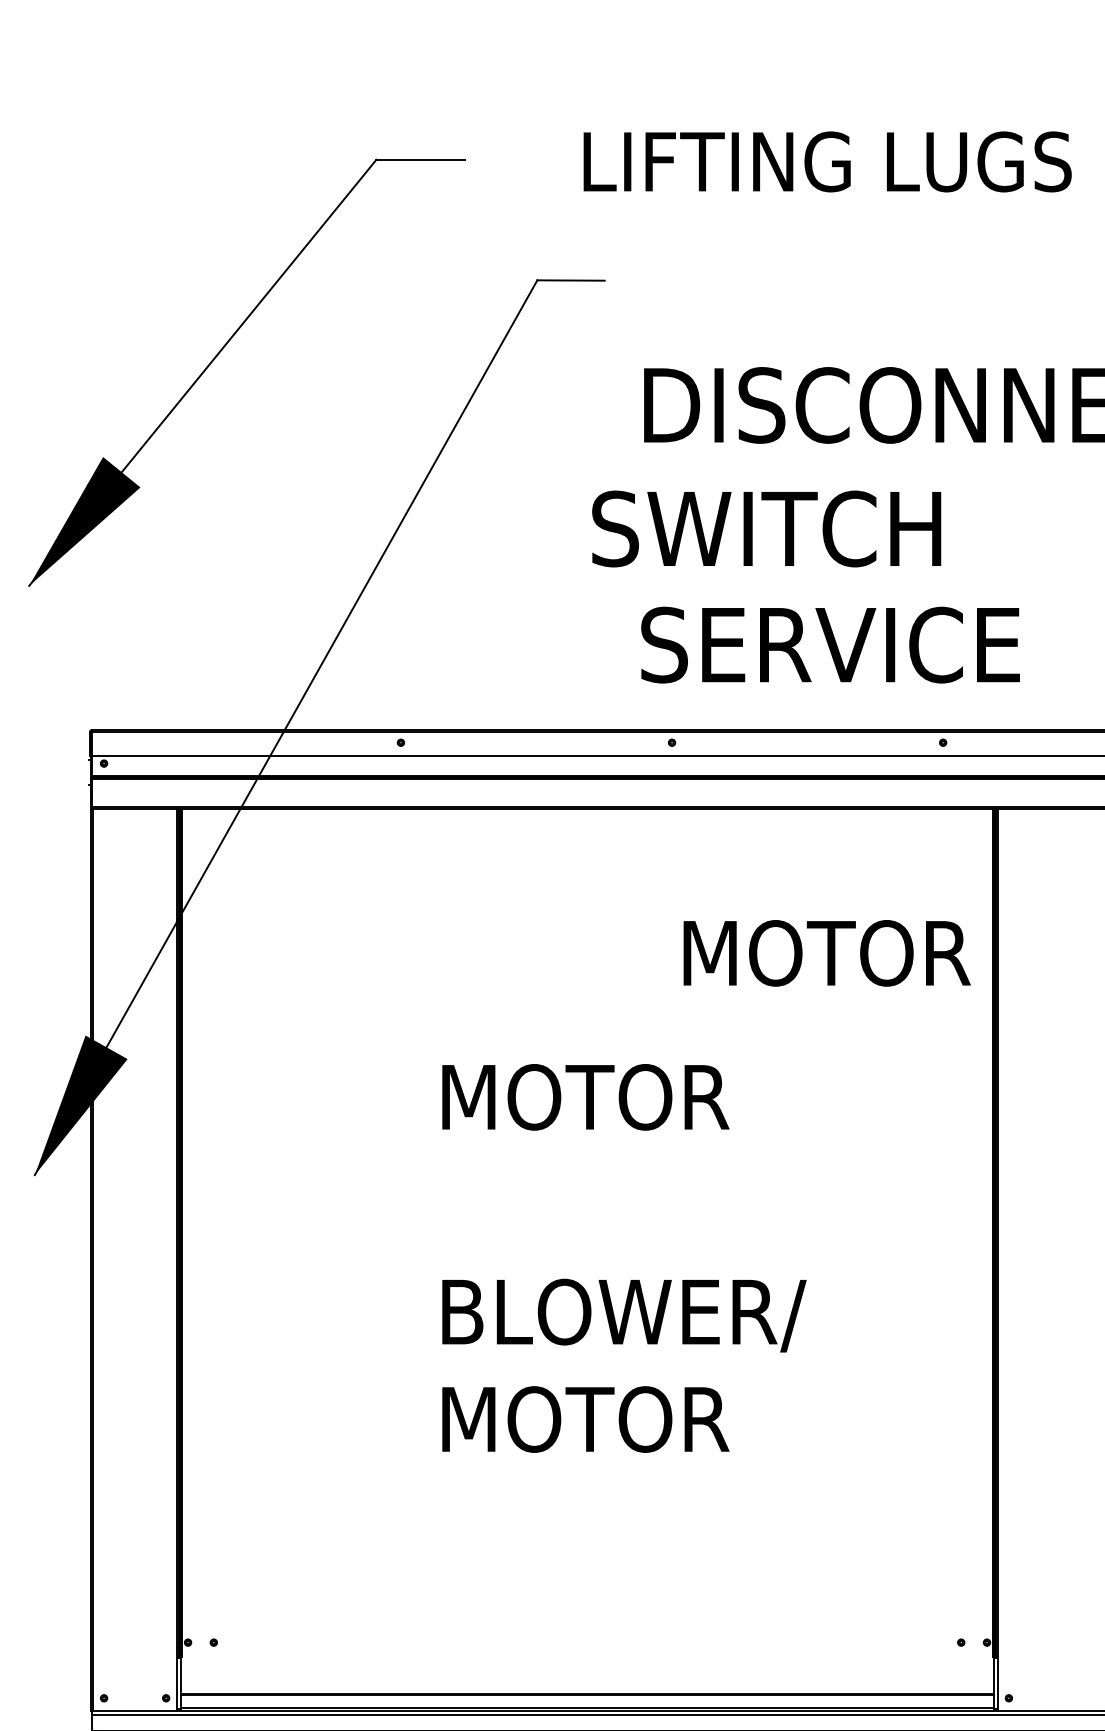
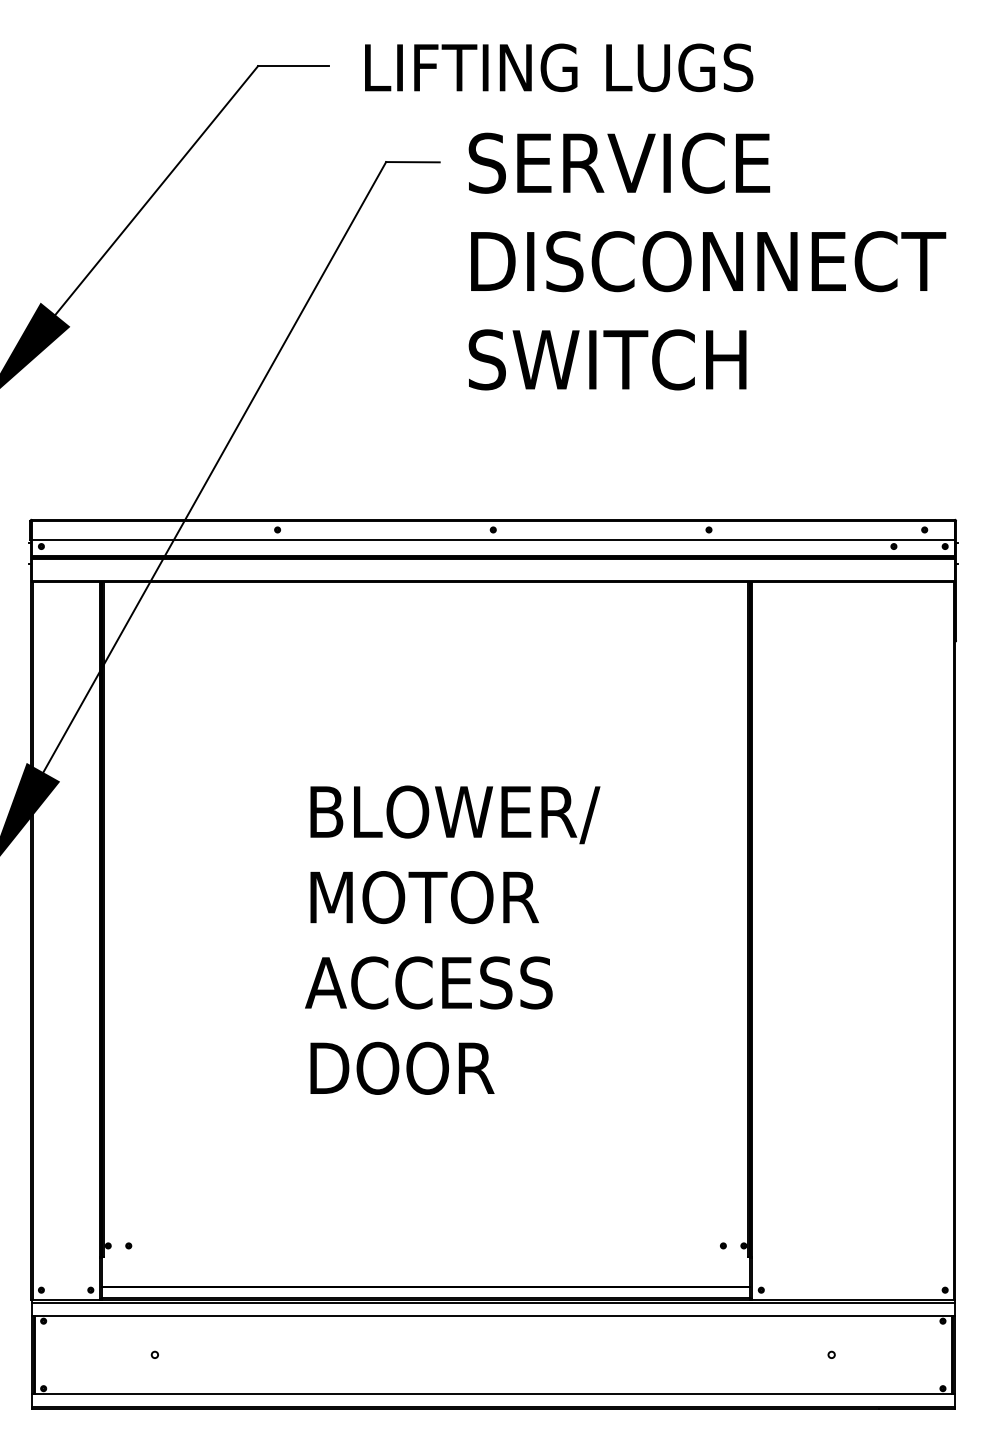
text: (828, 161) -> (559, 67), moved
text: (766, 528) -> (607, 359), moved
text: (830, 644) -> (619, 162), moved
text: (826, 953) -> (424, 897), moved
text: (628, 1100) -> (458, 814), MOTOR -> BLOWER/
text: (620, 1315) -> (452, 985), BLOWER/ -> ACCESS
text: (589, 1418) -> (427, 1067), MOTOR -> DOOR

